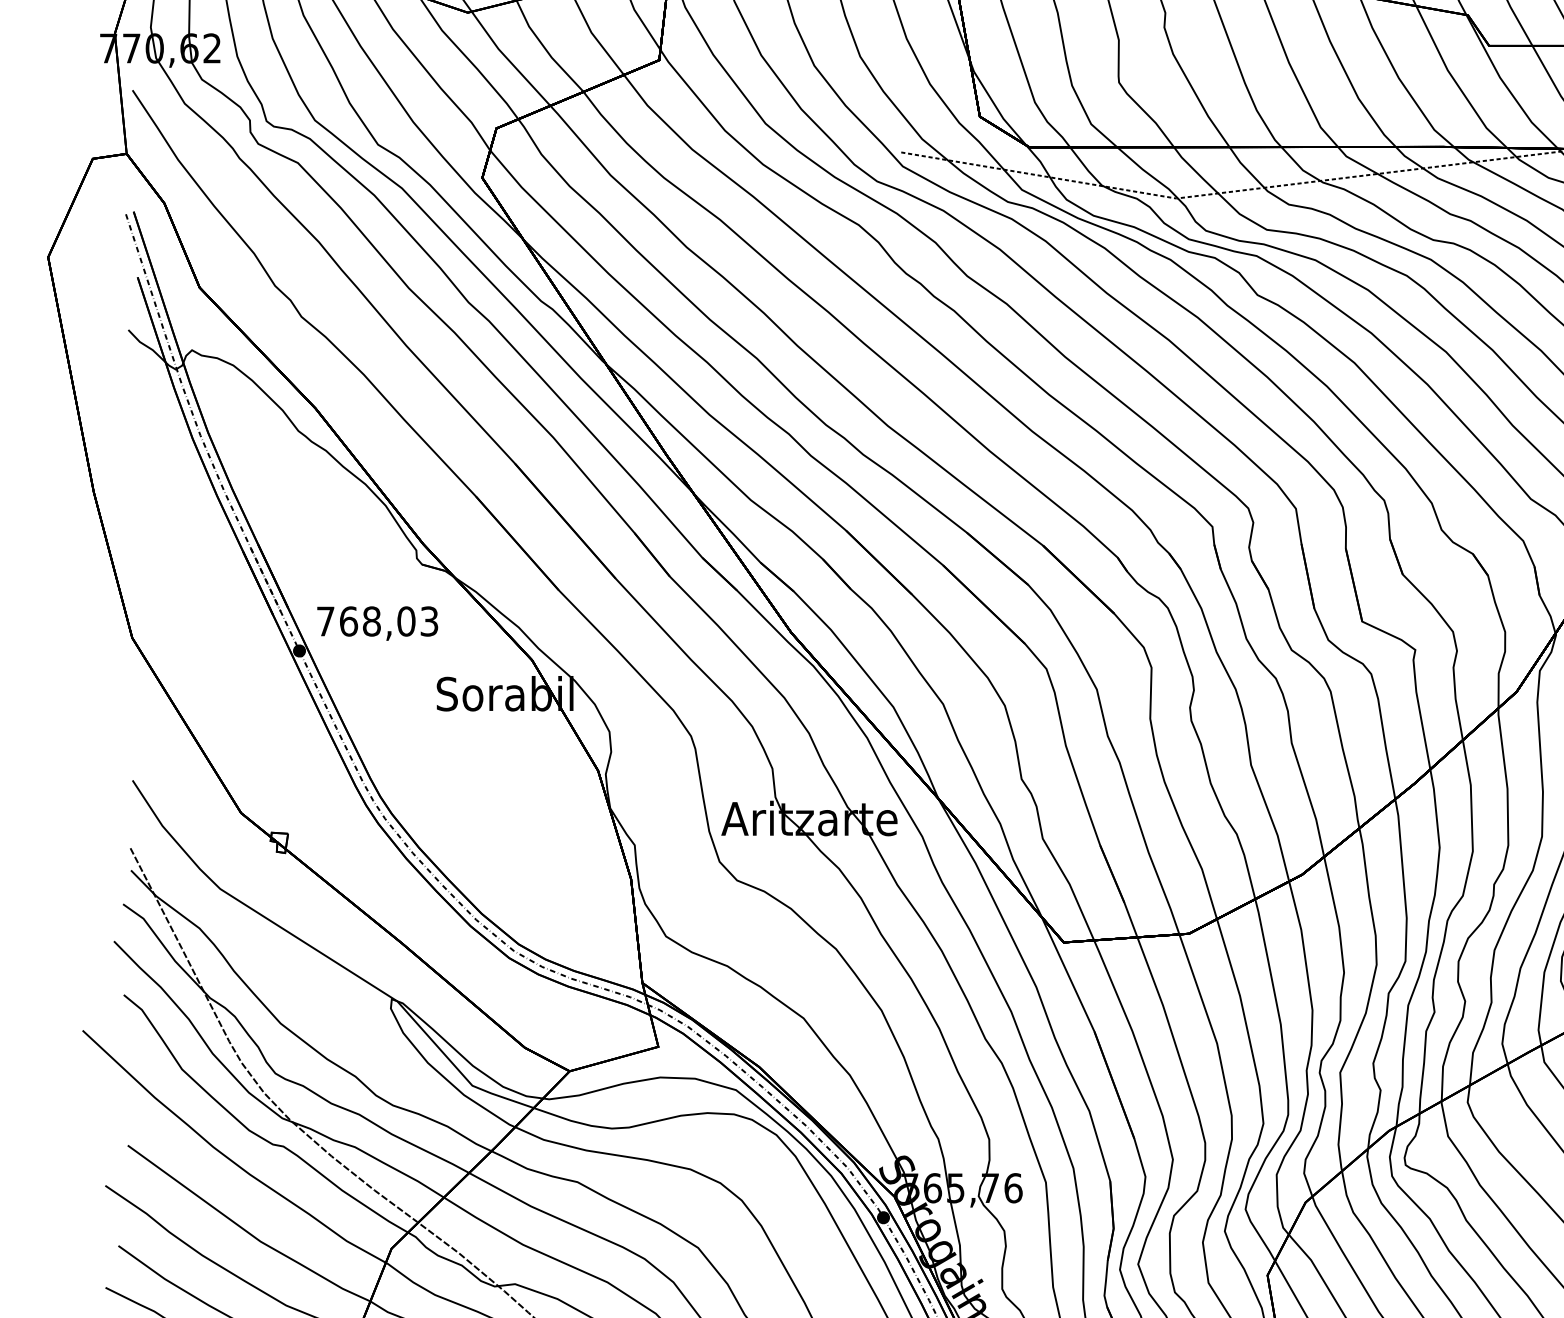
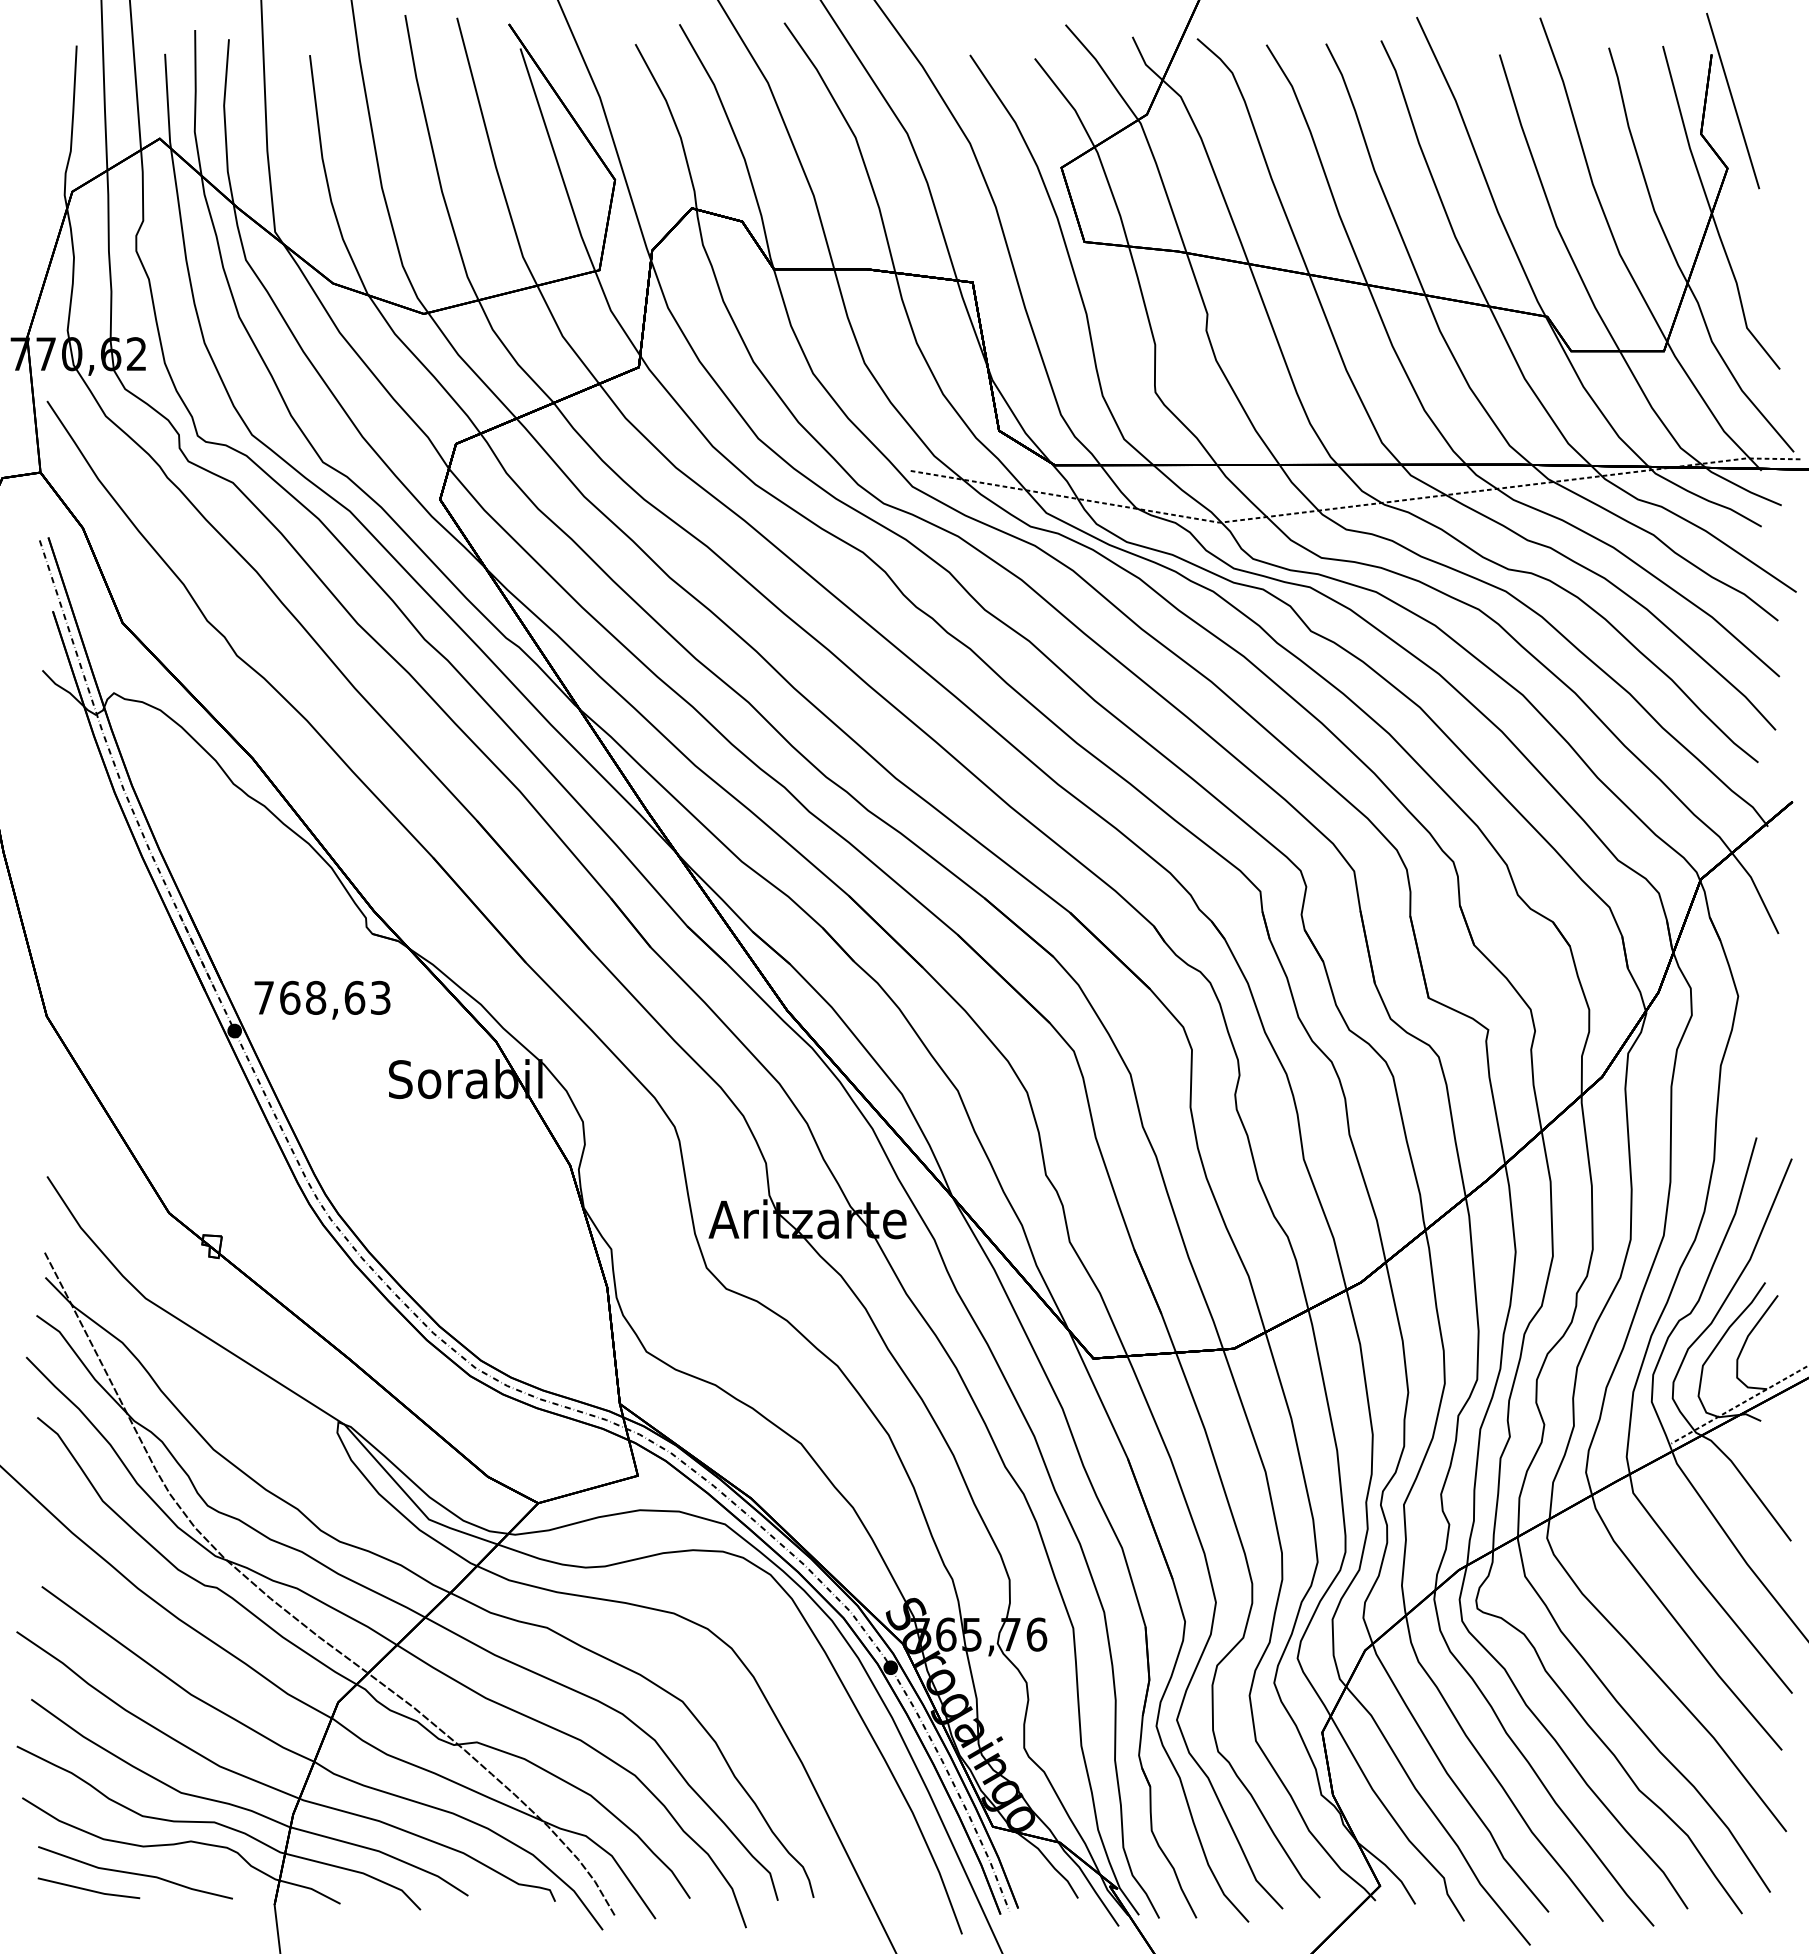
text: (406, 621) -> (354, 997), 768,03 -> 768,63

